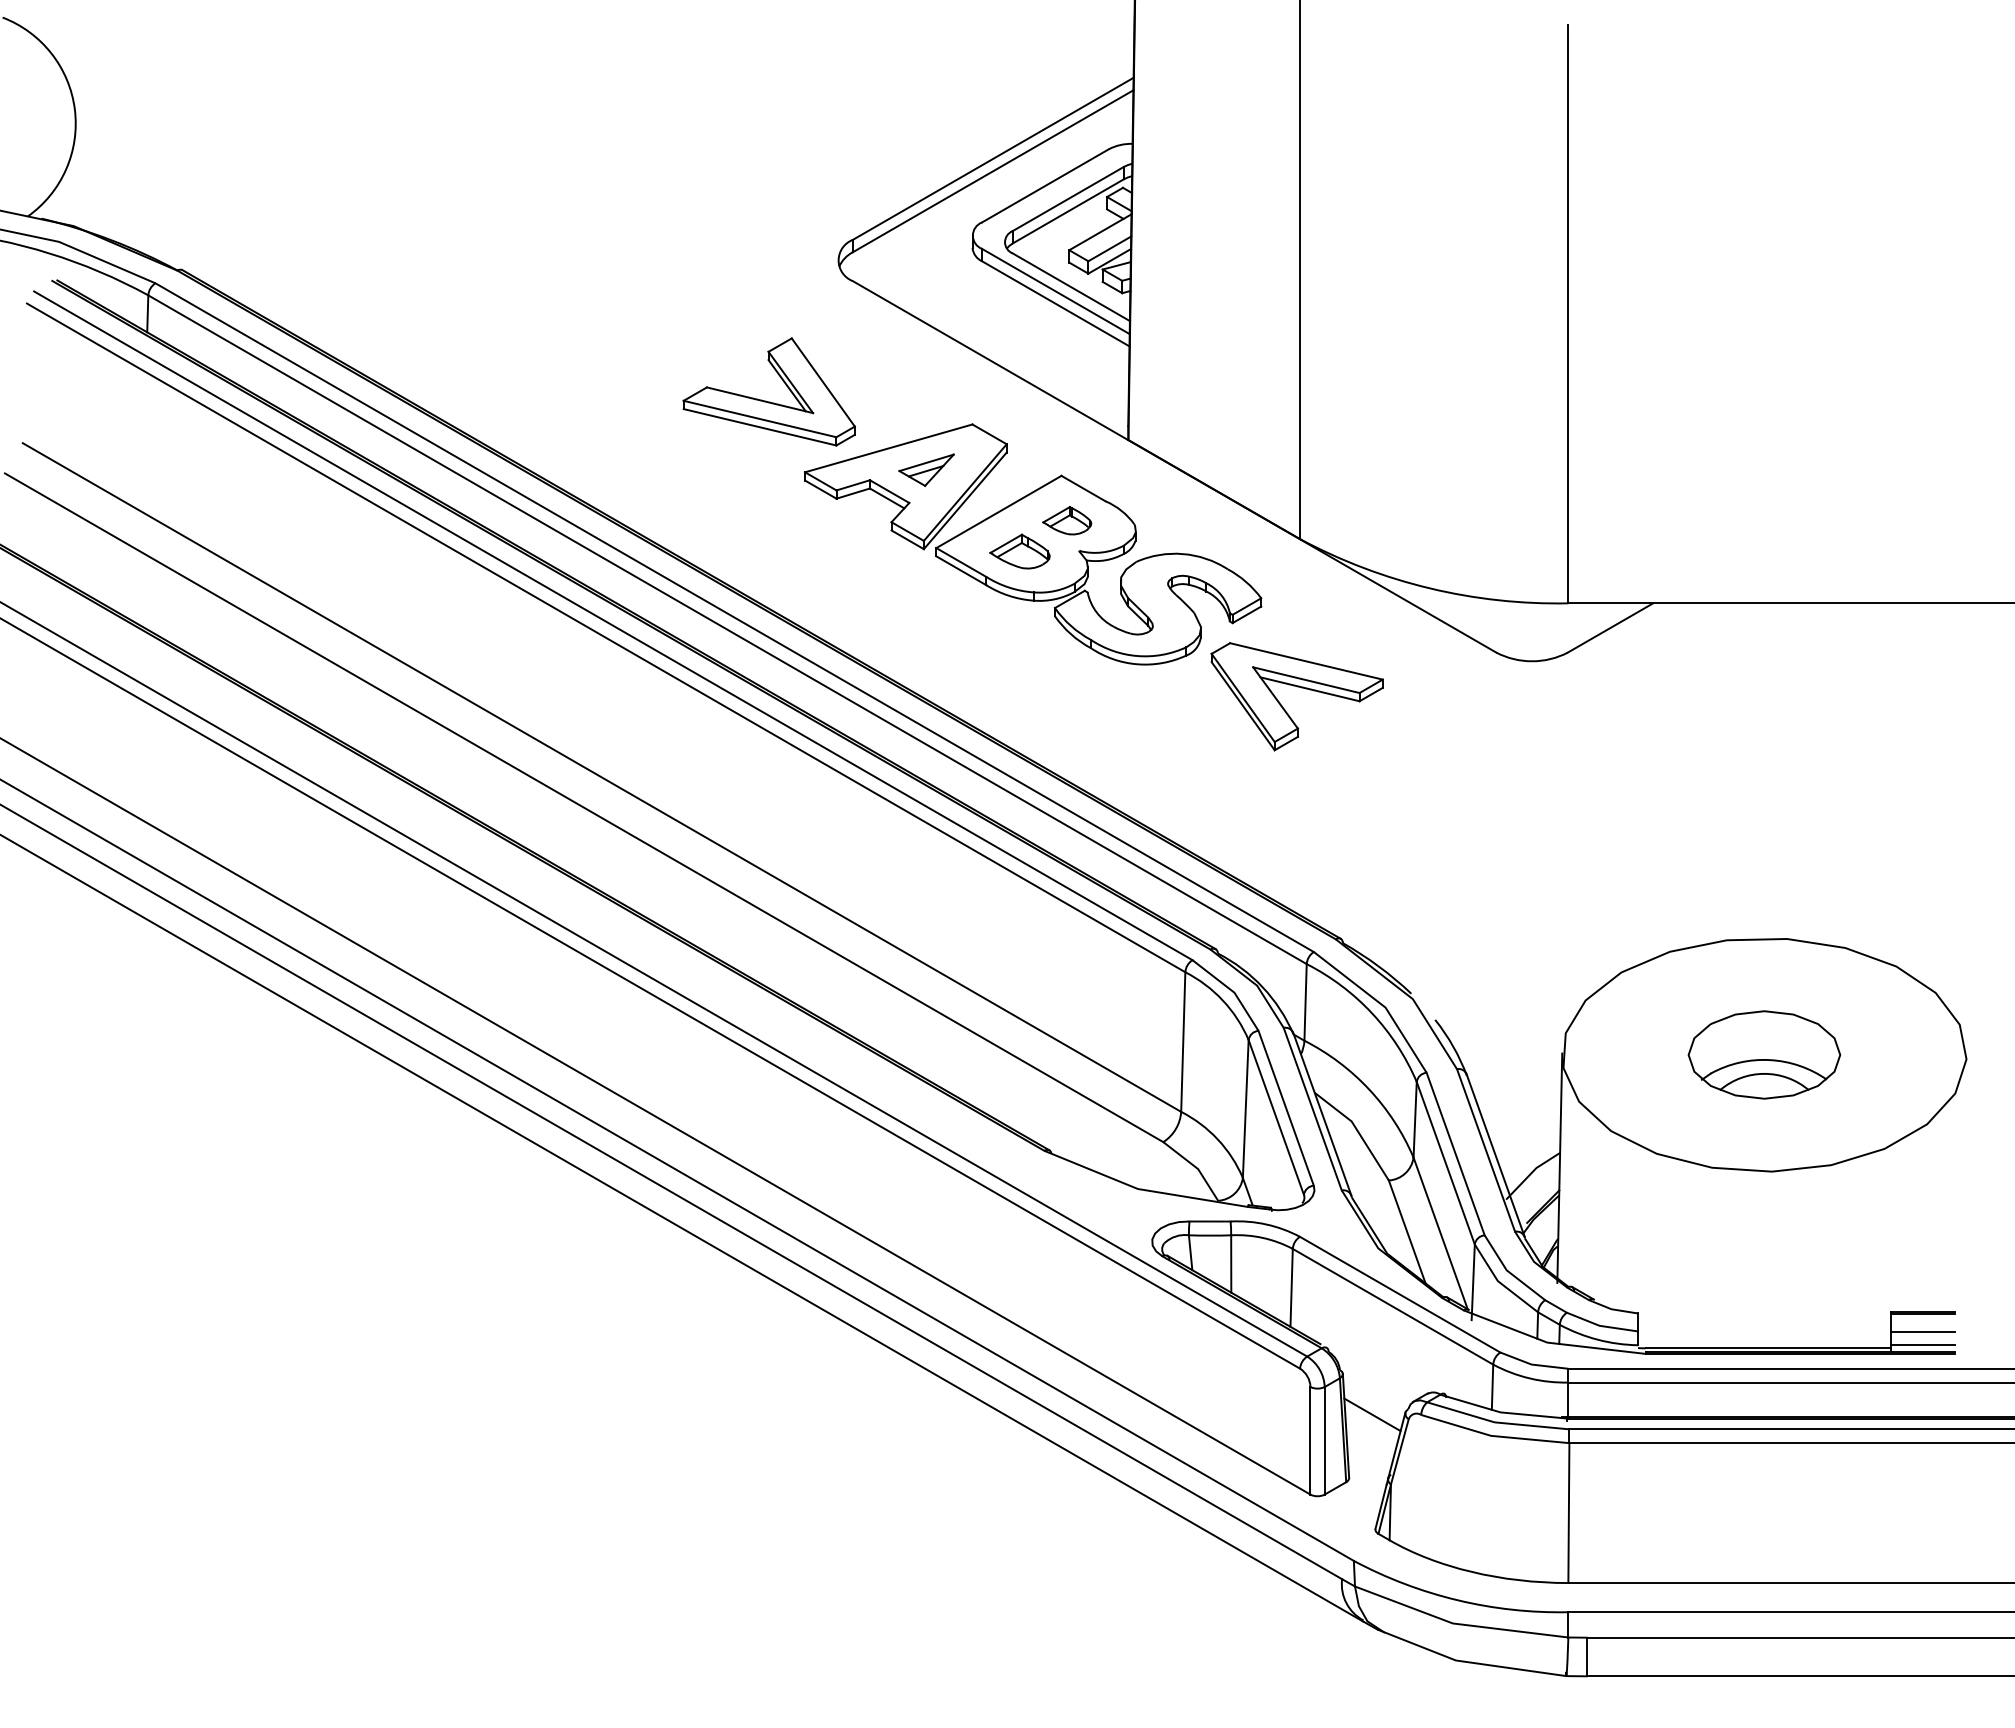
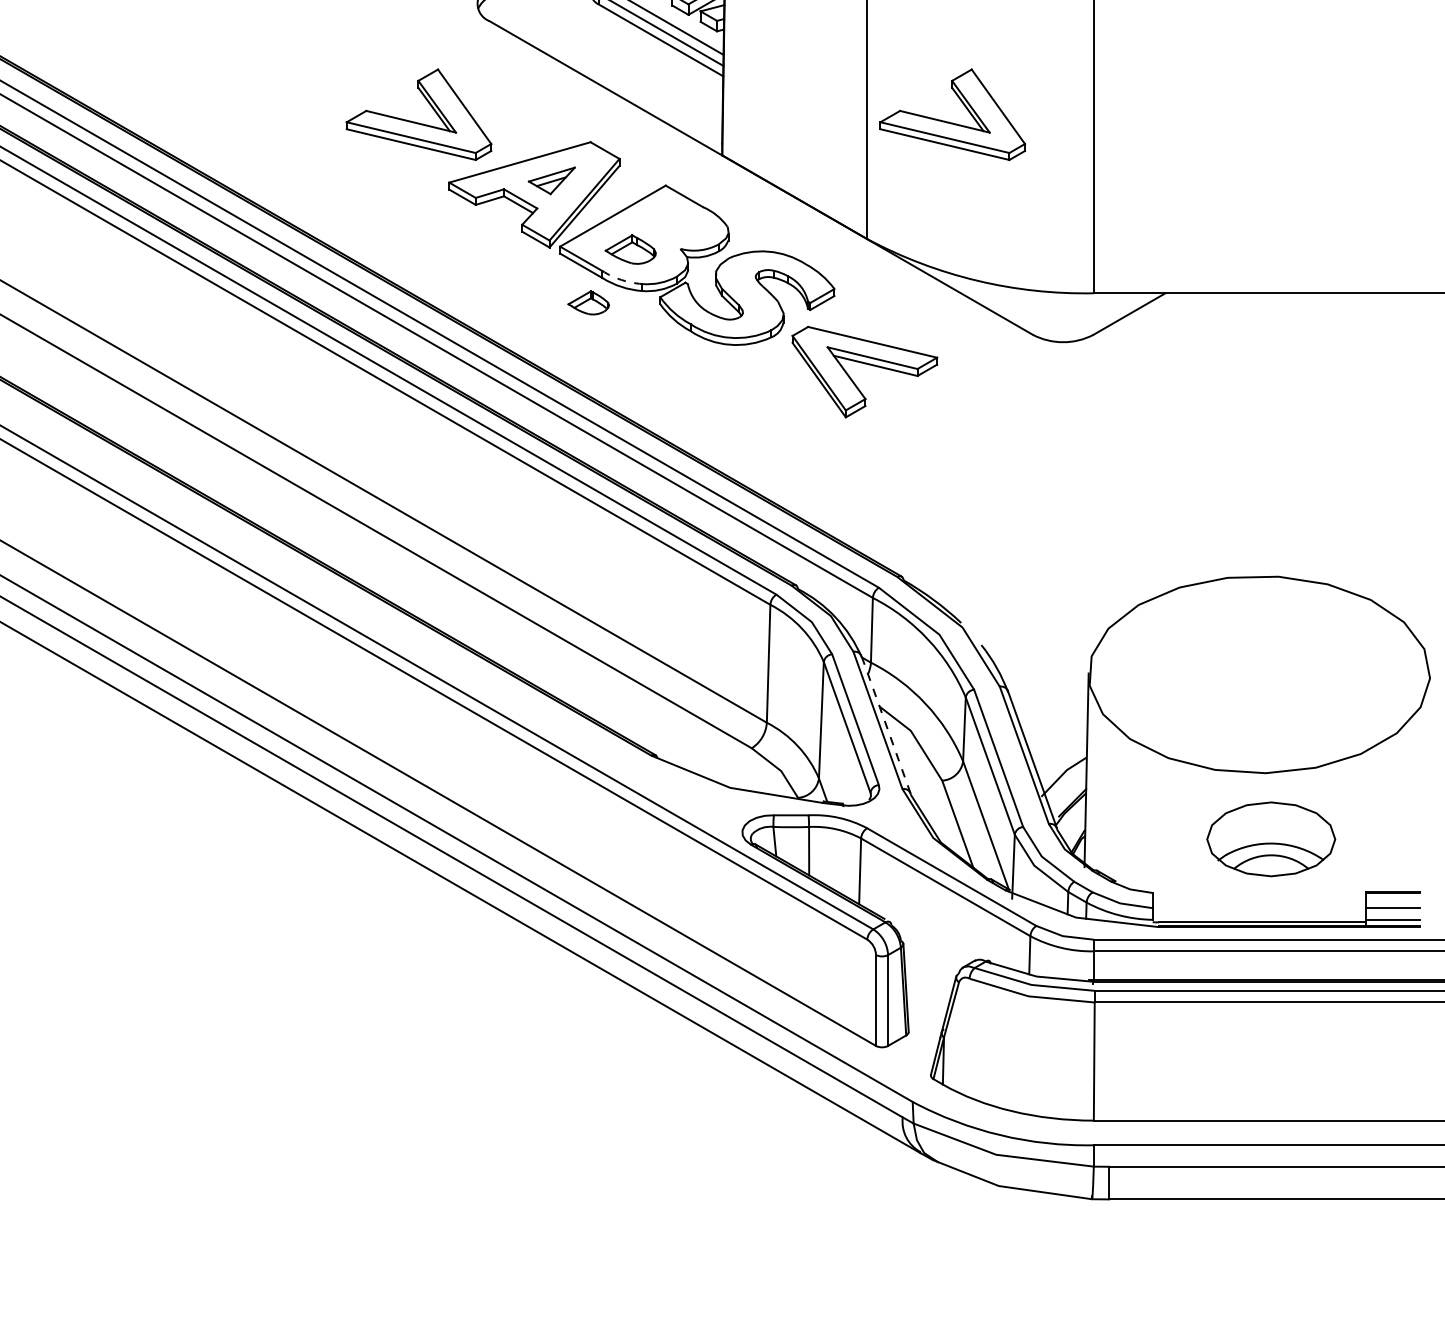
part: (1398, 400) -> (950, 121), added
part: (1067, 520) -> (588, 302), moved
arc: (1009, 587) -> (621, 279), solid -> dashed
part: (1764, 1054) -> (1271, 838), moved
line: (1322, 1113) -> (886, 724), solid -> dashed
line: (1372, 1414) -> (928, 978), removed

